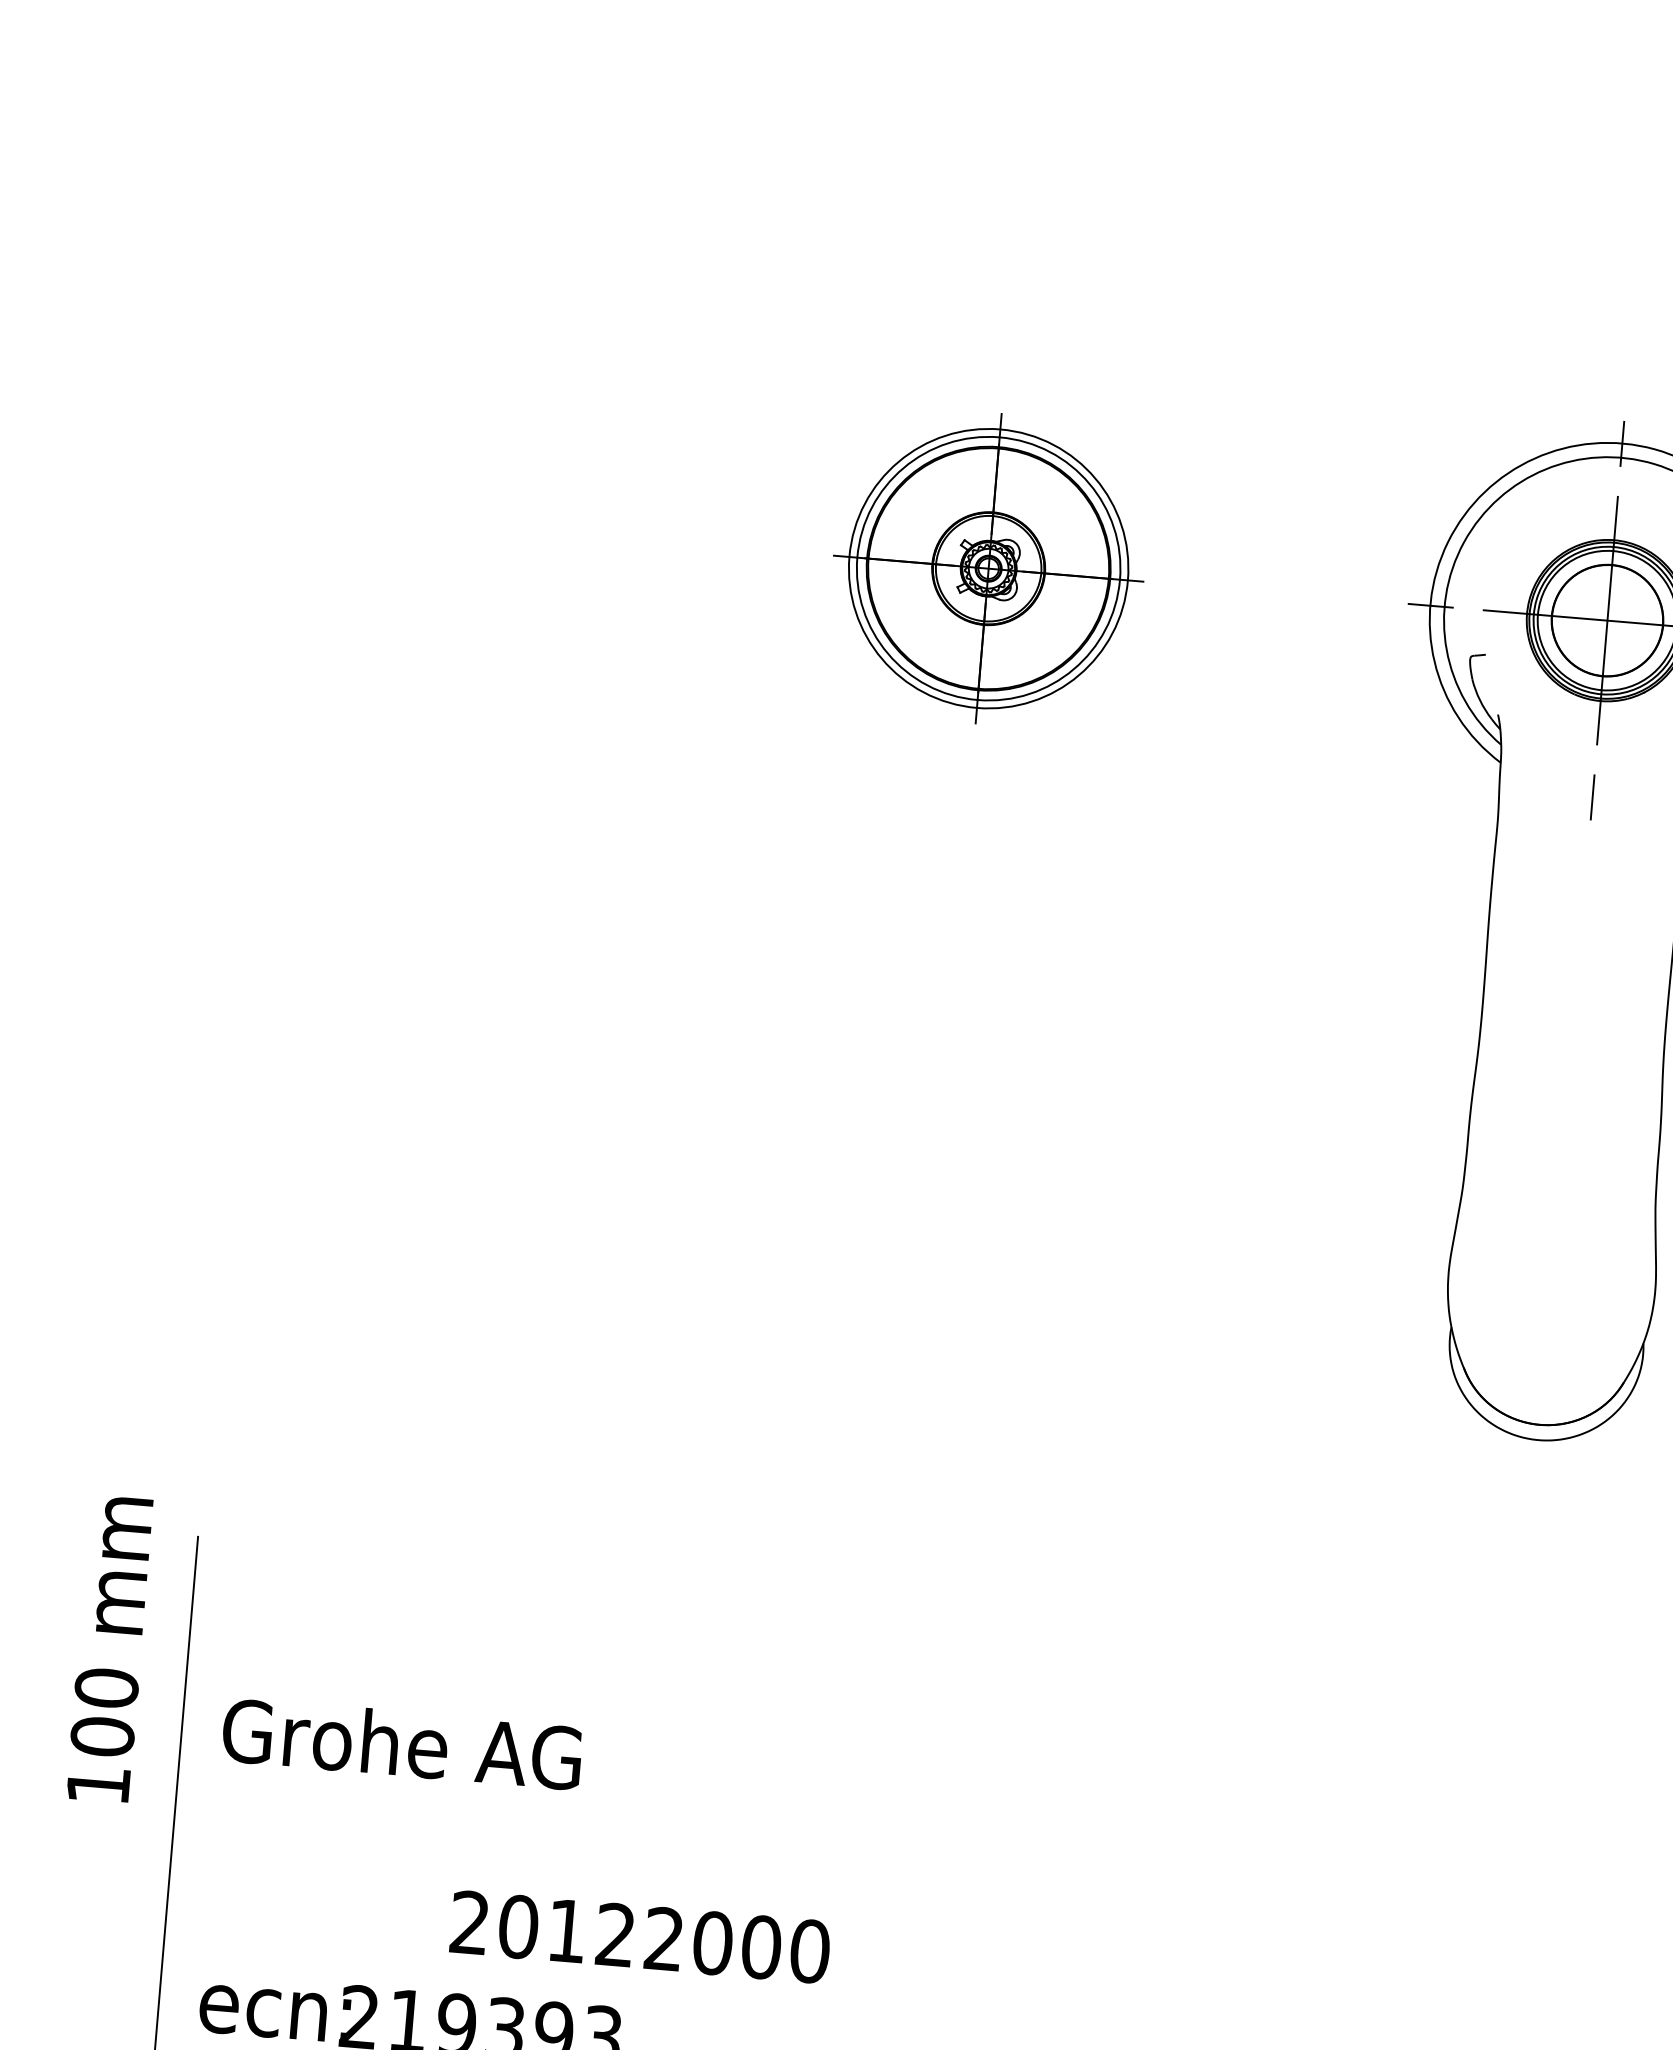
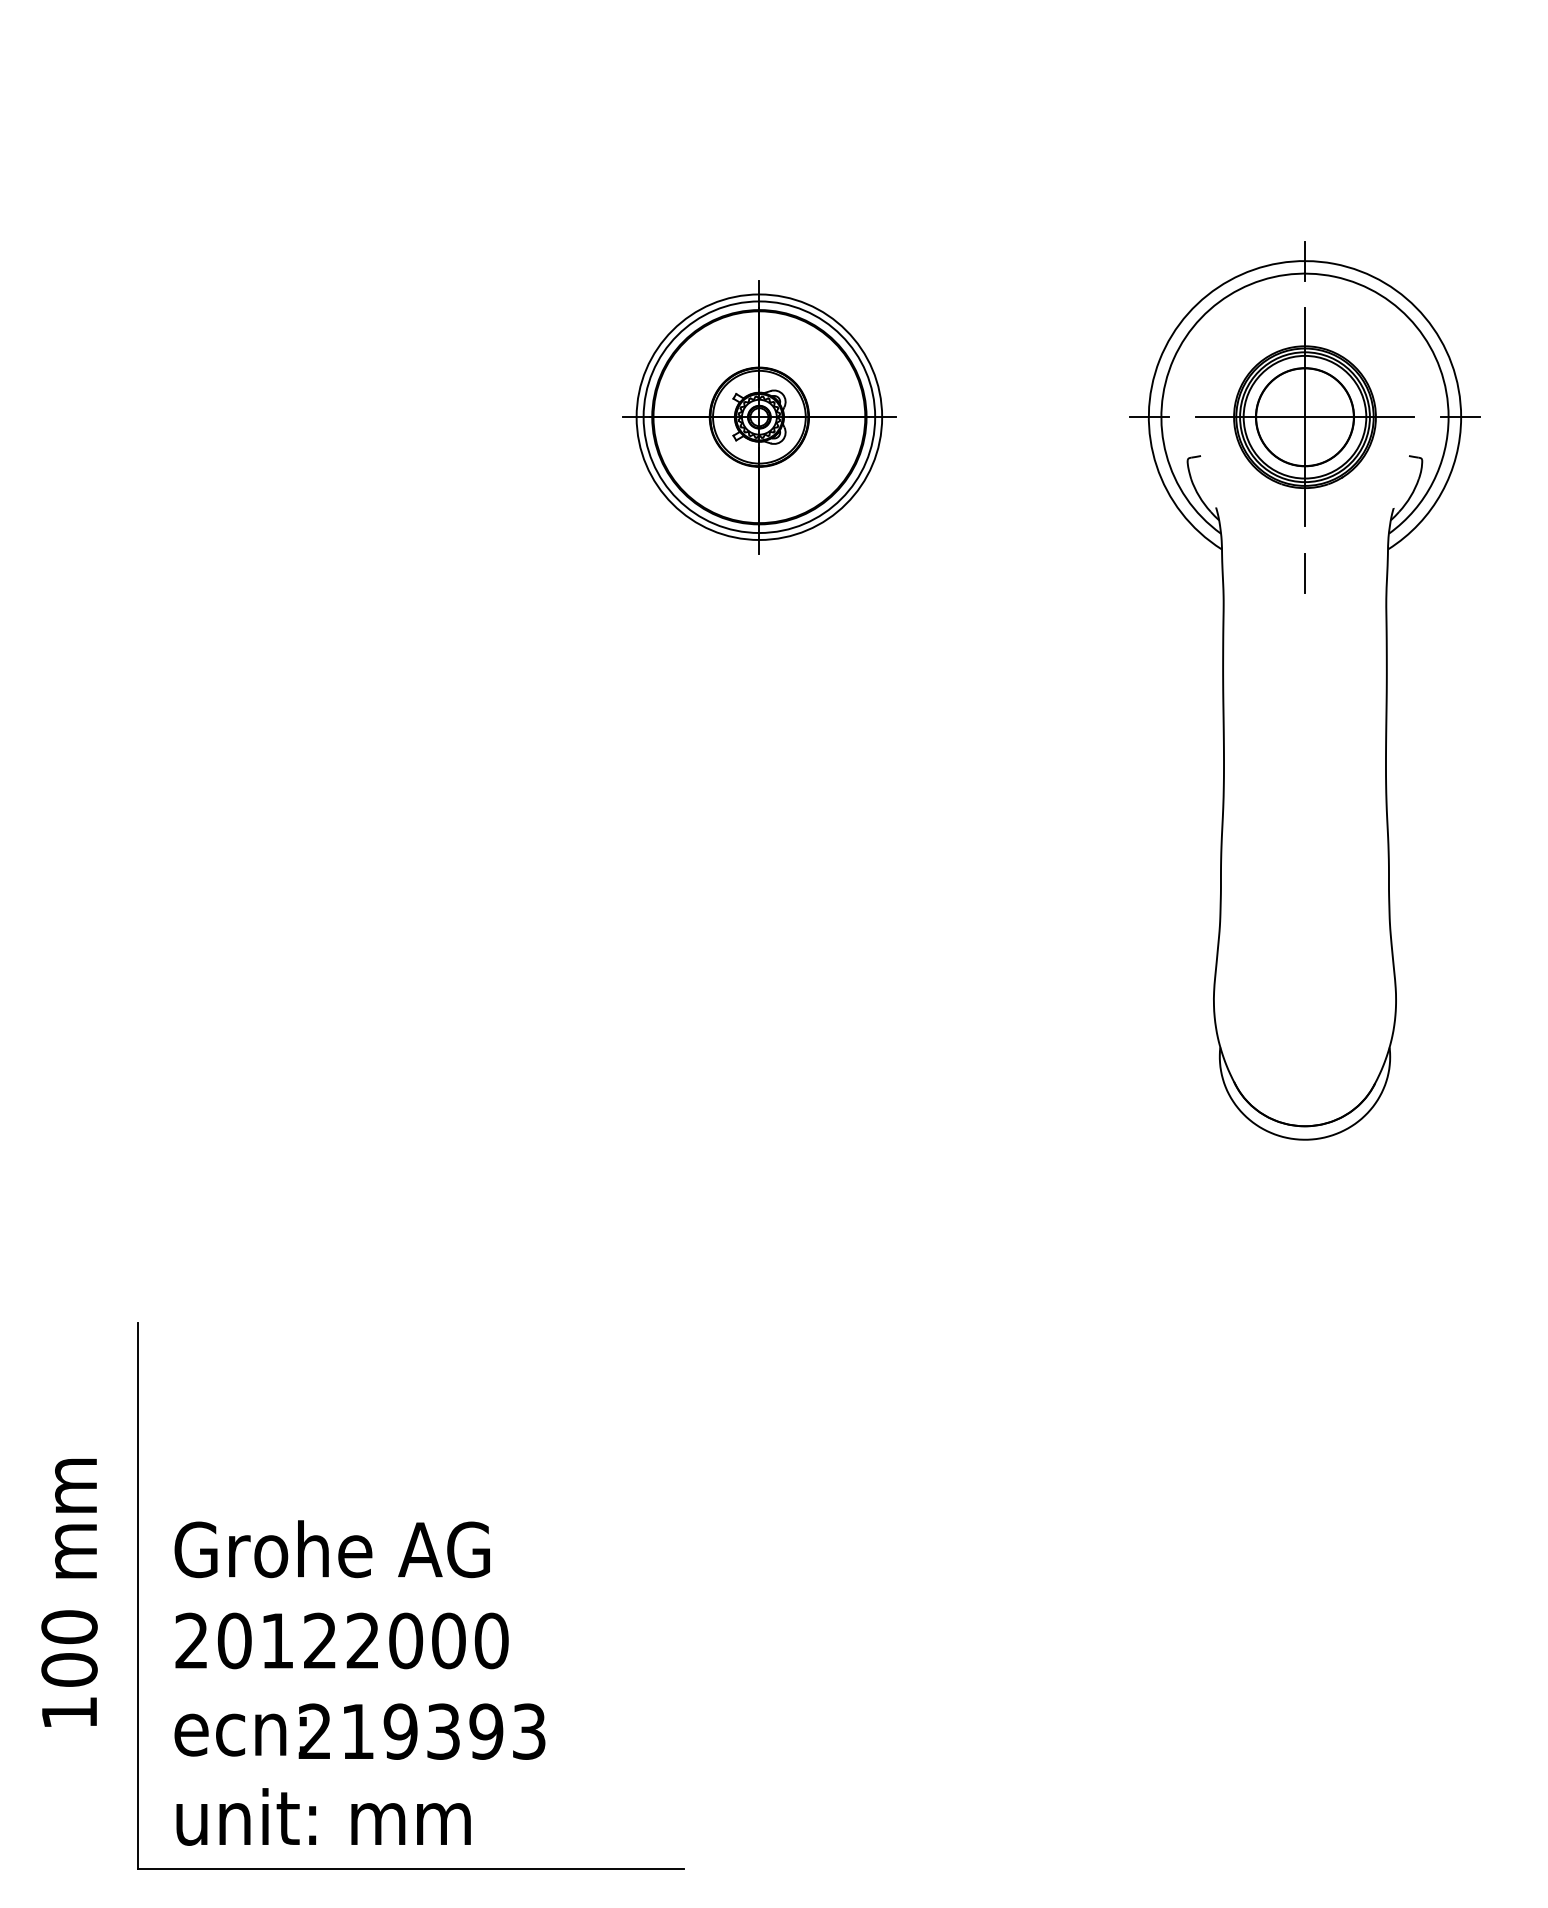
text: (109, 1648) -> (69, 1592), moved
text: (401, 1744) -> (331, 1549), moved
text: (639, 1936) -> (341, 1640), moved

